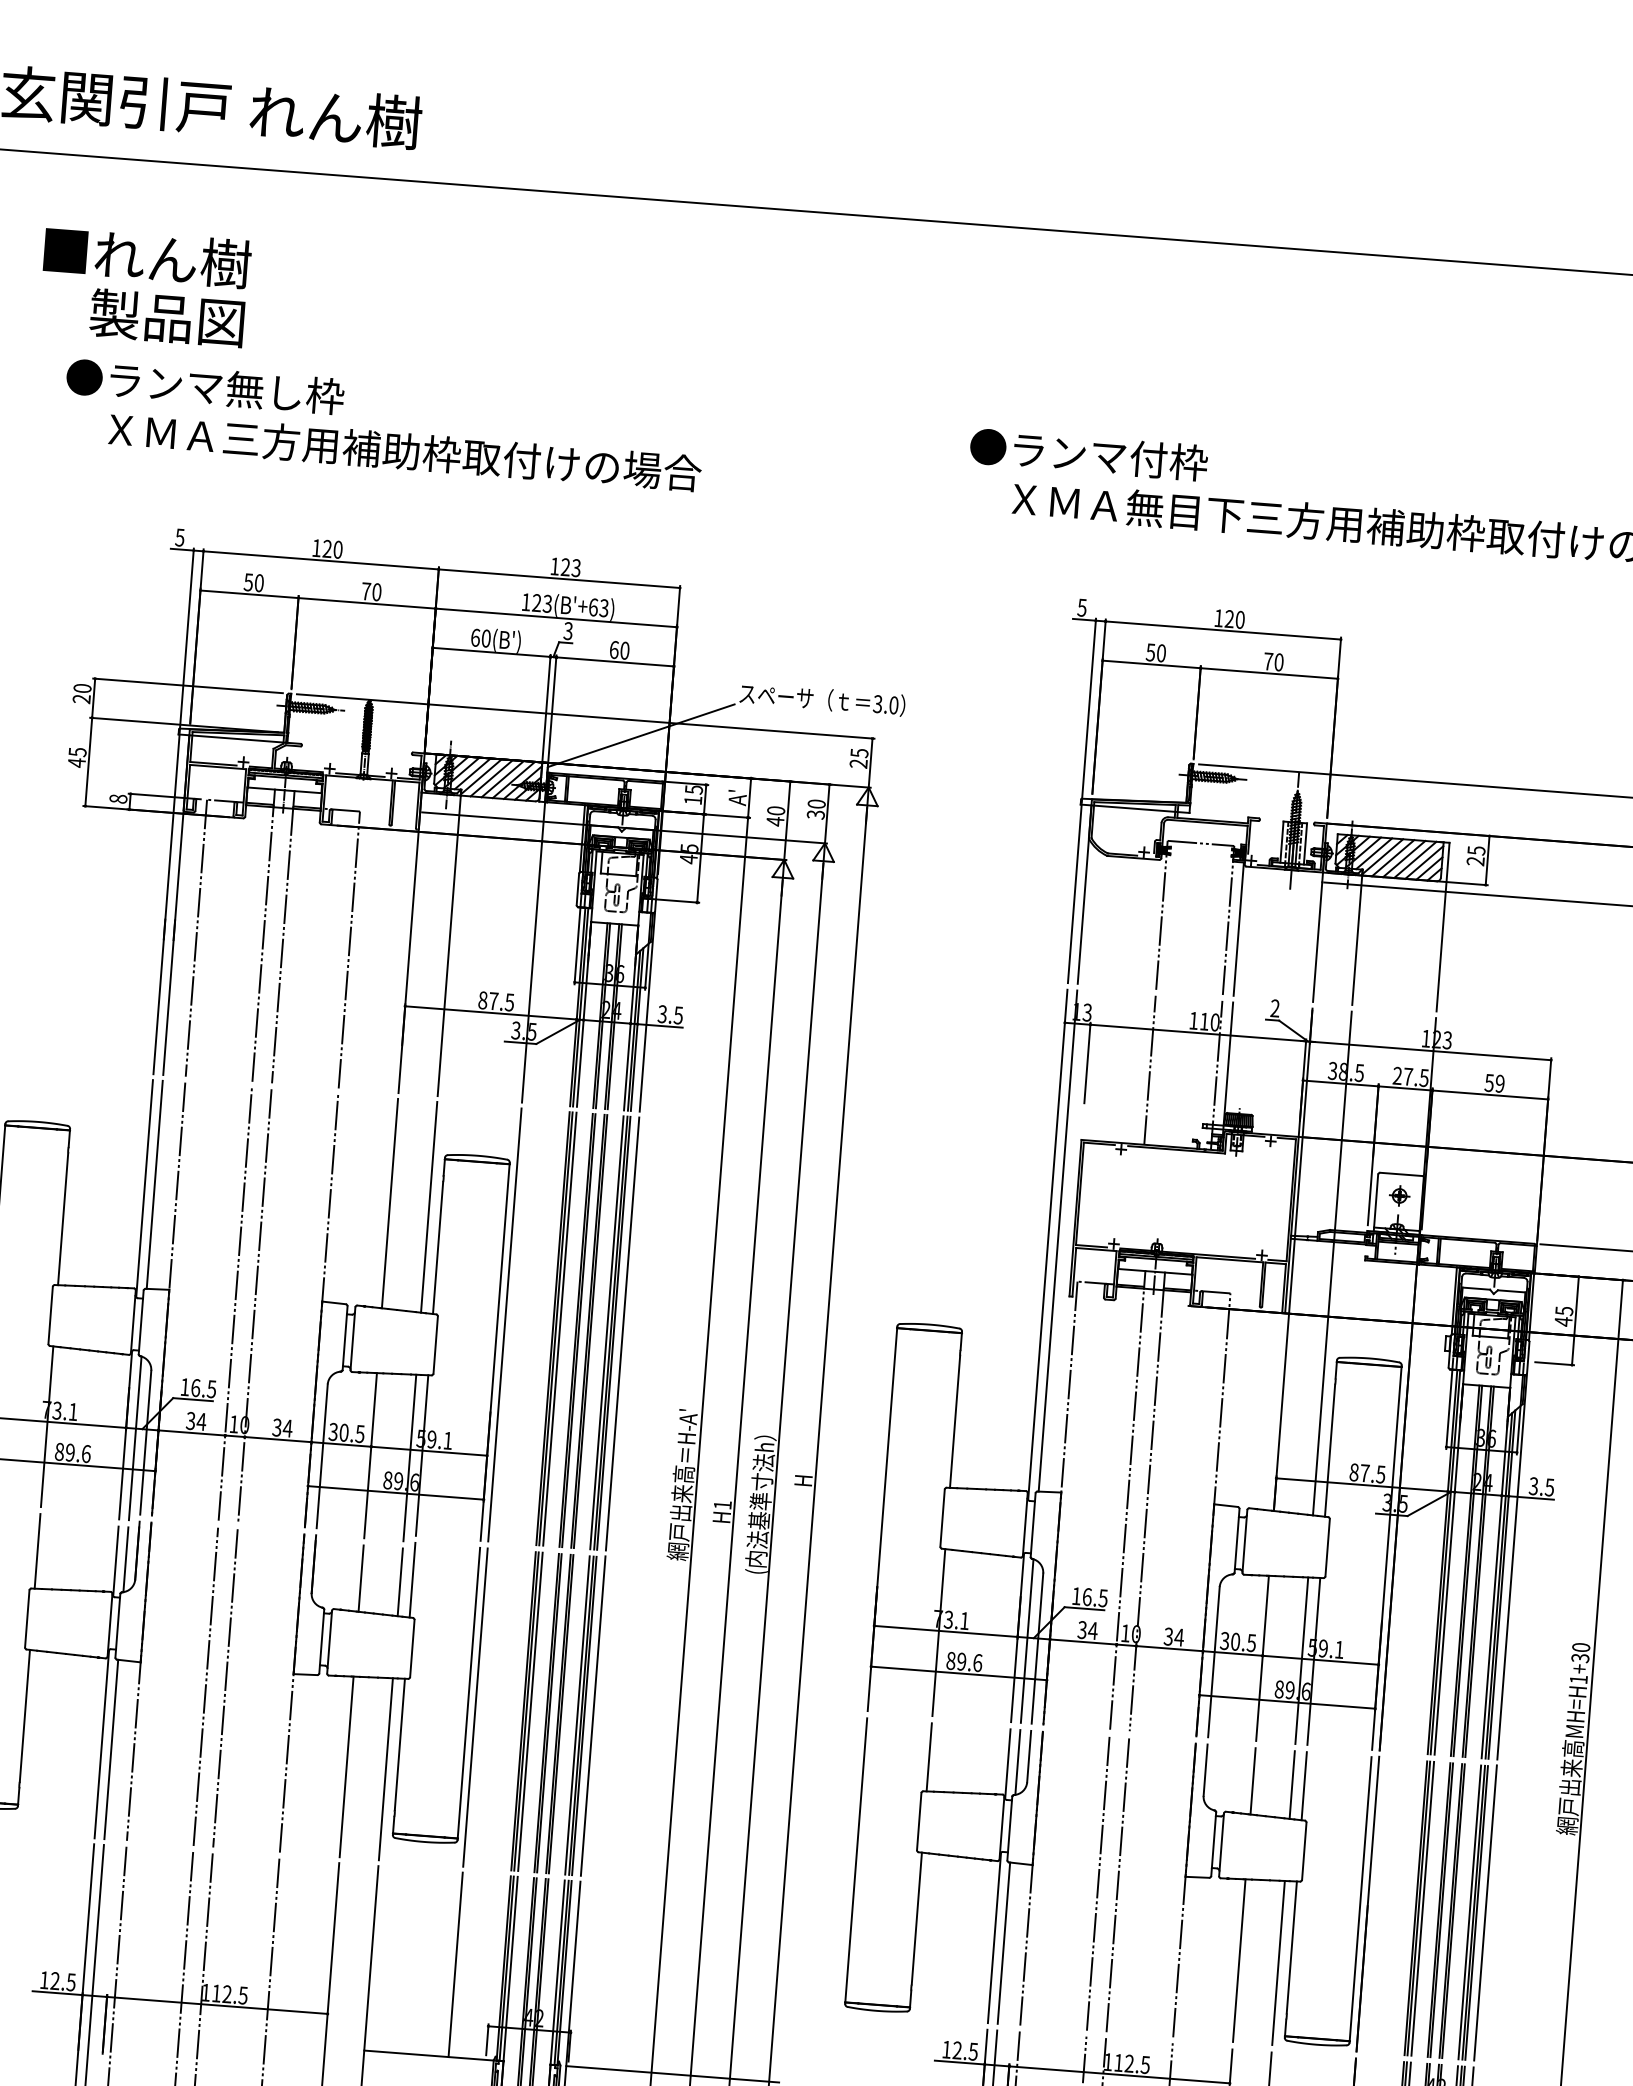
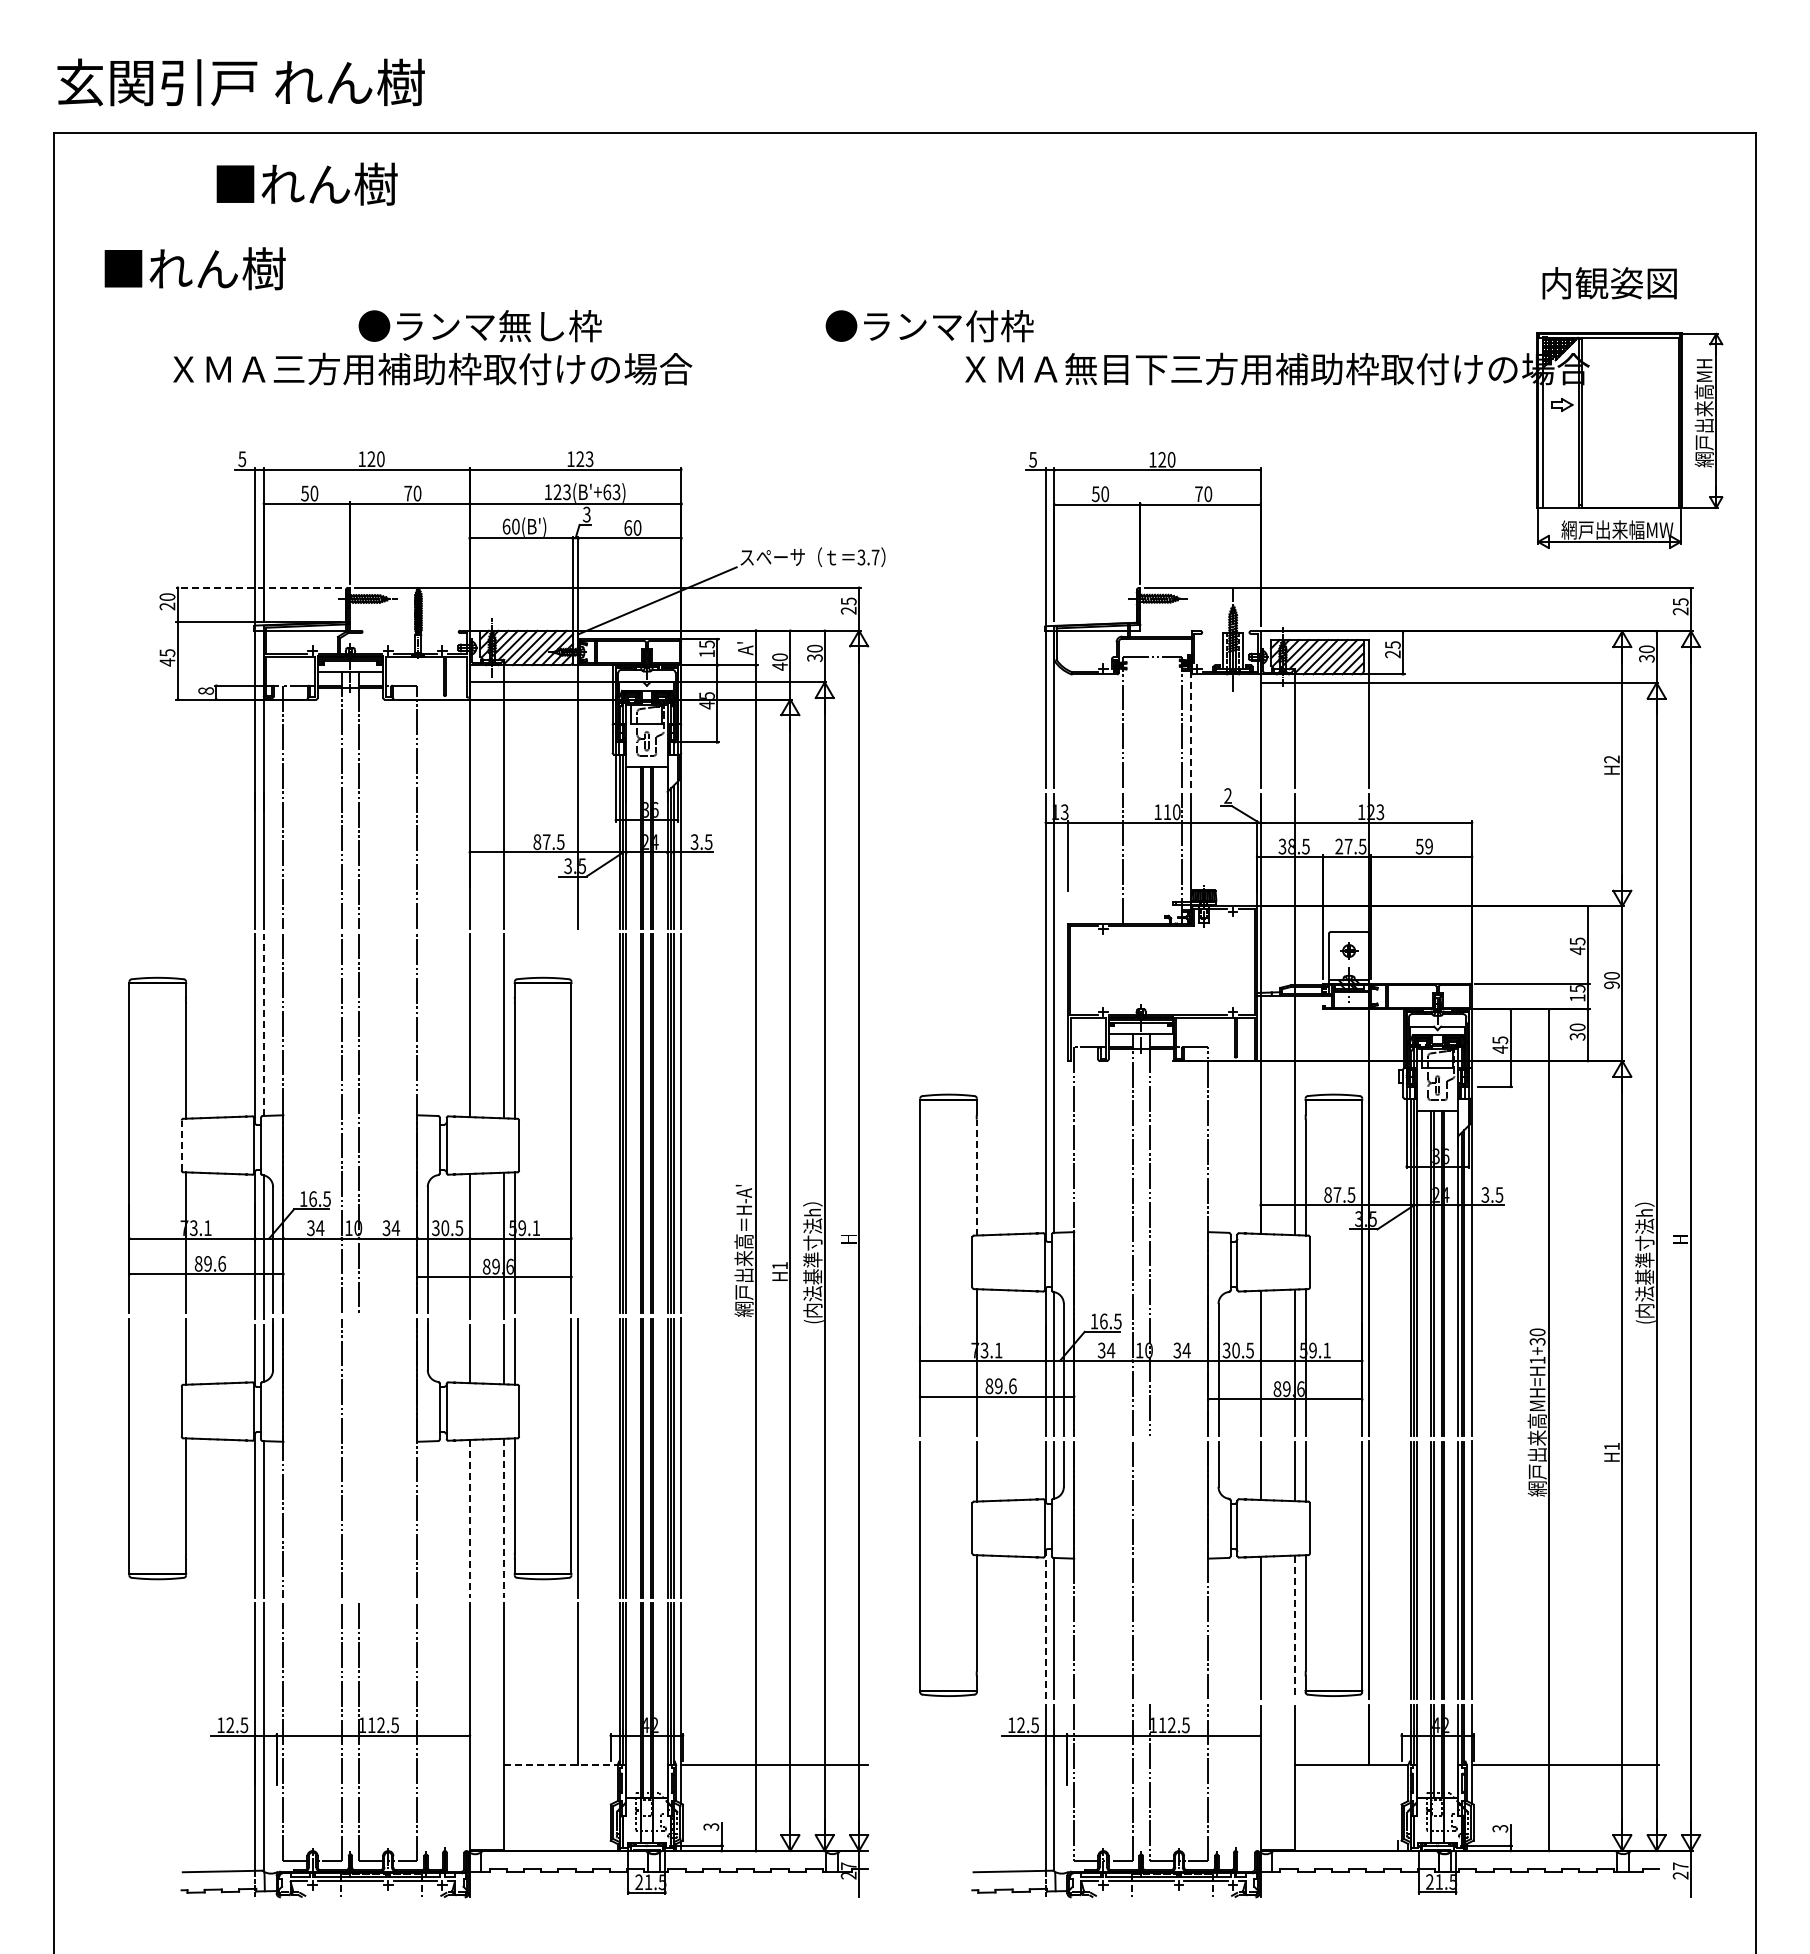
text: (146, 256) -> (306, 183), moved
text: (142, 315) -> (194, 268), 製品図 -> ■れん樹
text: (204, 387) -> (479, 326), moved
text: (1088, 455) -> (929, 326), moved
line: (187, 685) -> (258, 587), solid -> dashed
text: (893, 705) -> (875, 557), 3.0 -> 3.7
line: (1239, 928) -> (1191, 728), solid -> dashed
line: (154, 1184) -> (263, 1024), solid -> dashed
line: (50, 1315) -> (181, 1145), solid -> dashed
line: (505, 1325) -> (578, 1123), removed
line: (954, 1421) -> (976, 1177), solid -> dashed
line: (226, 1688) -> (359, 1458), removed
line: (346, 1767) -> (469, 1519), solid -> dashed
line: (386, 1769) -> (504, 1518), solid -> dashed
line: (1117, 1885) -> (1149, 1570), removed
line: (994, 1937) -> (1045, 1624), solid -> dashed
line: (1279, 1963) -> (1295, 1627), solid -> dashed
line: (428, 2055) -> (560, 1765), solid -> dashed

